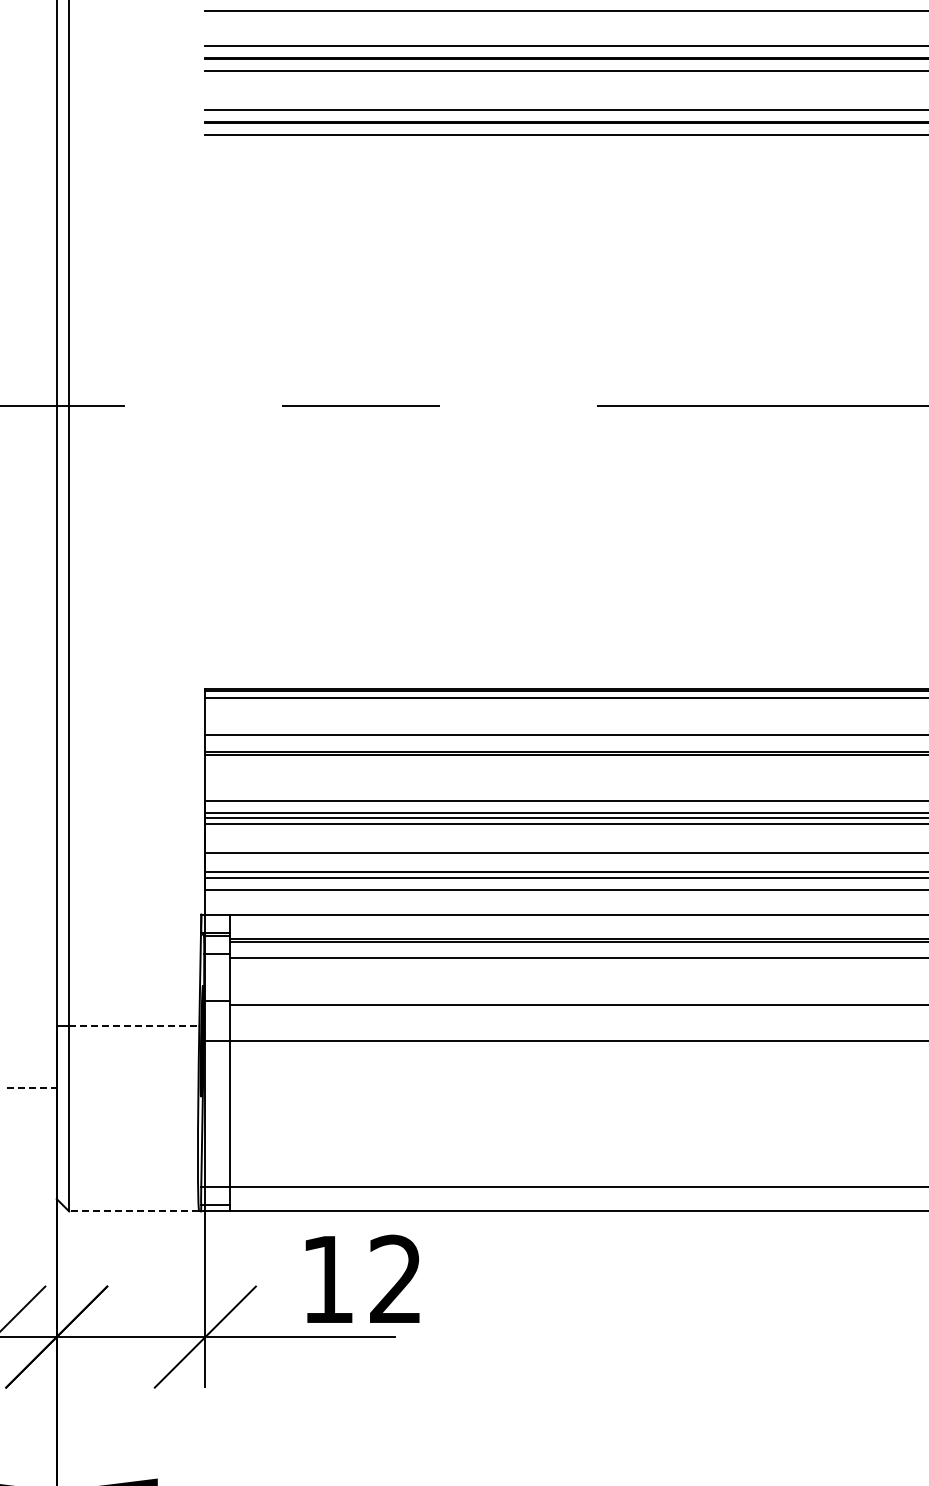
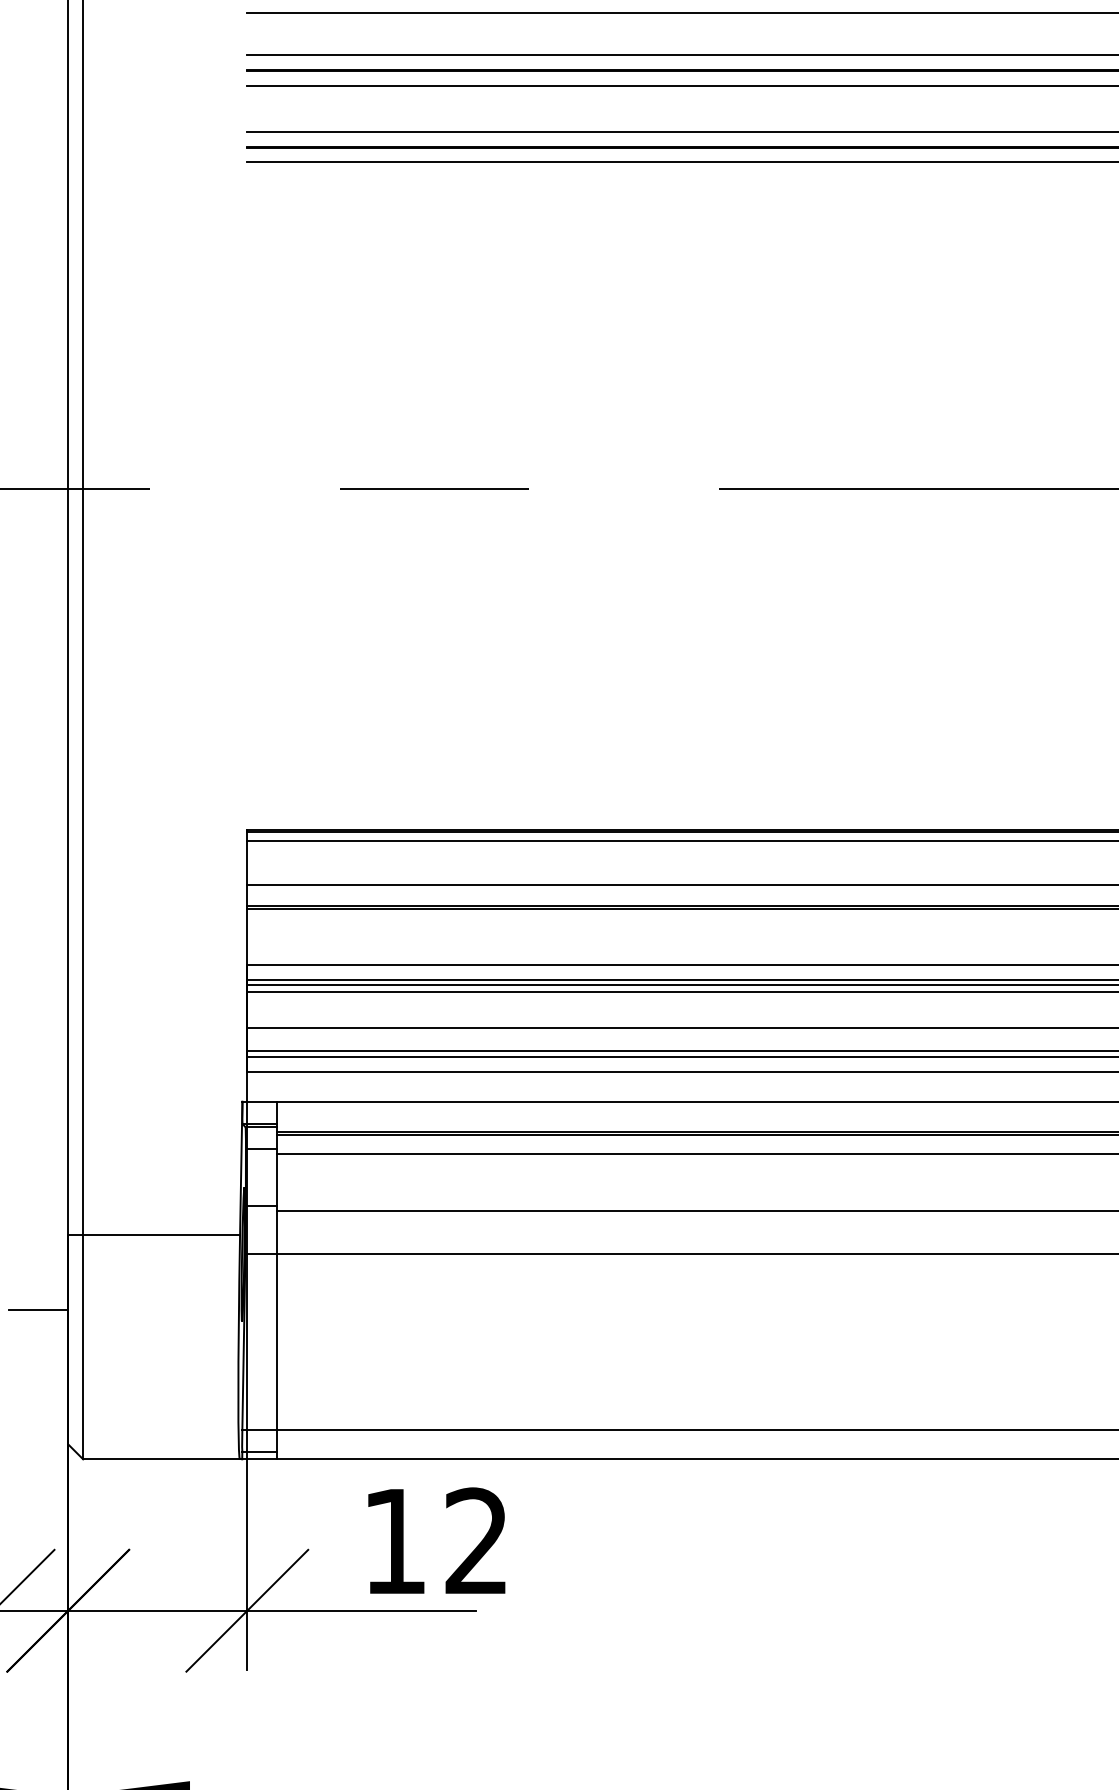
line: (134, 1025) -> (161, 1235), dashed -> solid
line: (31, 1087) -> (37, 1310), dashed -> solid
line: (133, 1211) -> (160, 1459), dashed -> solid

